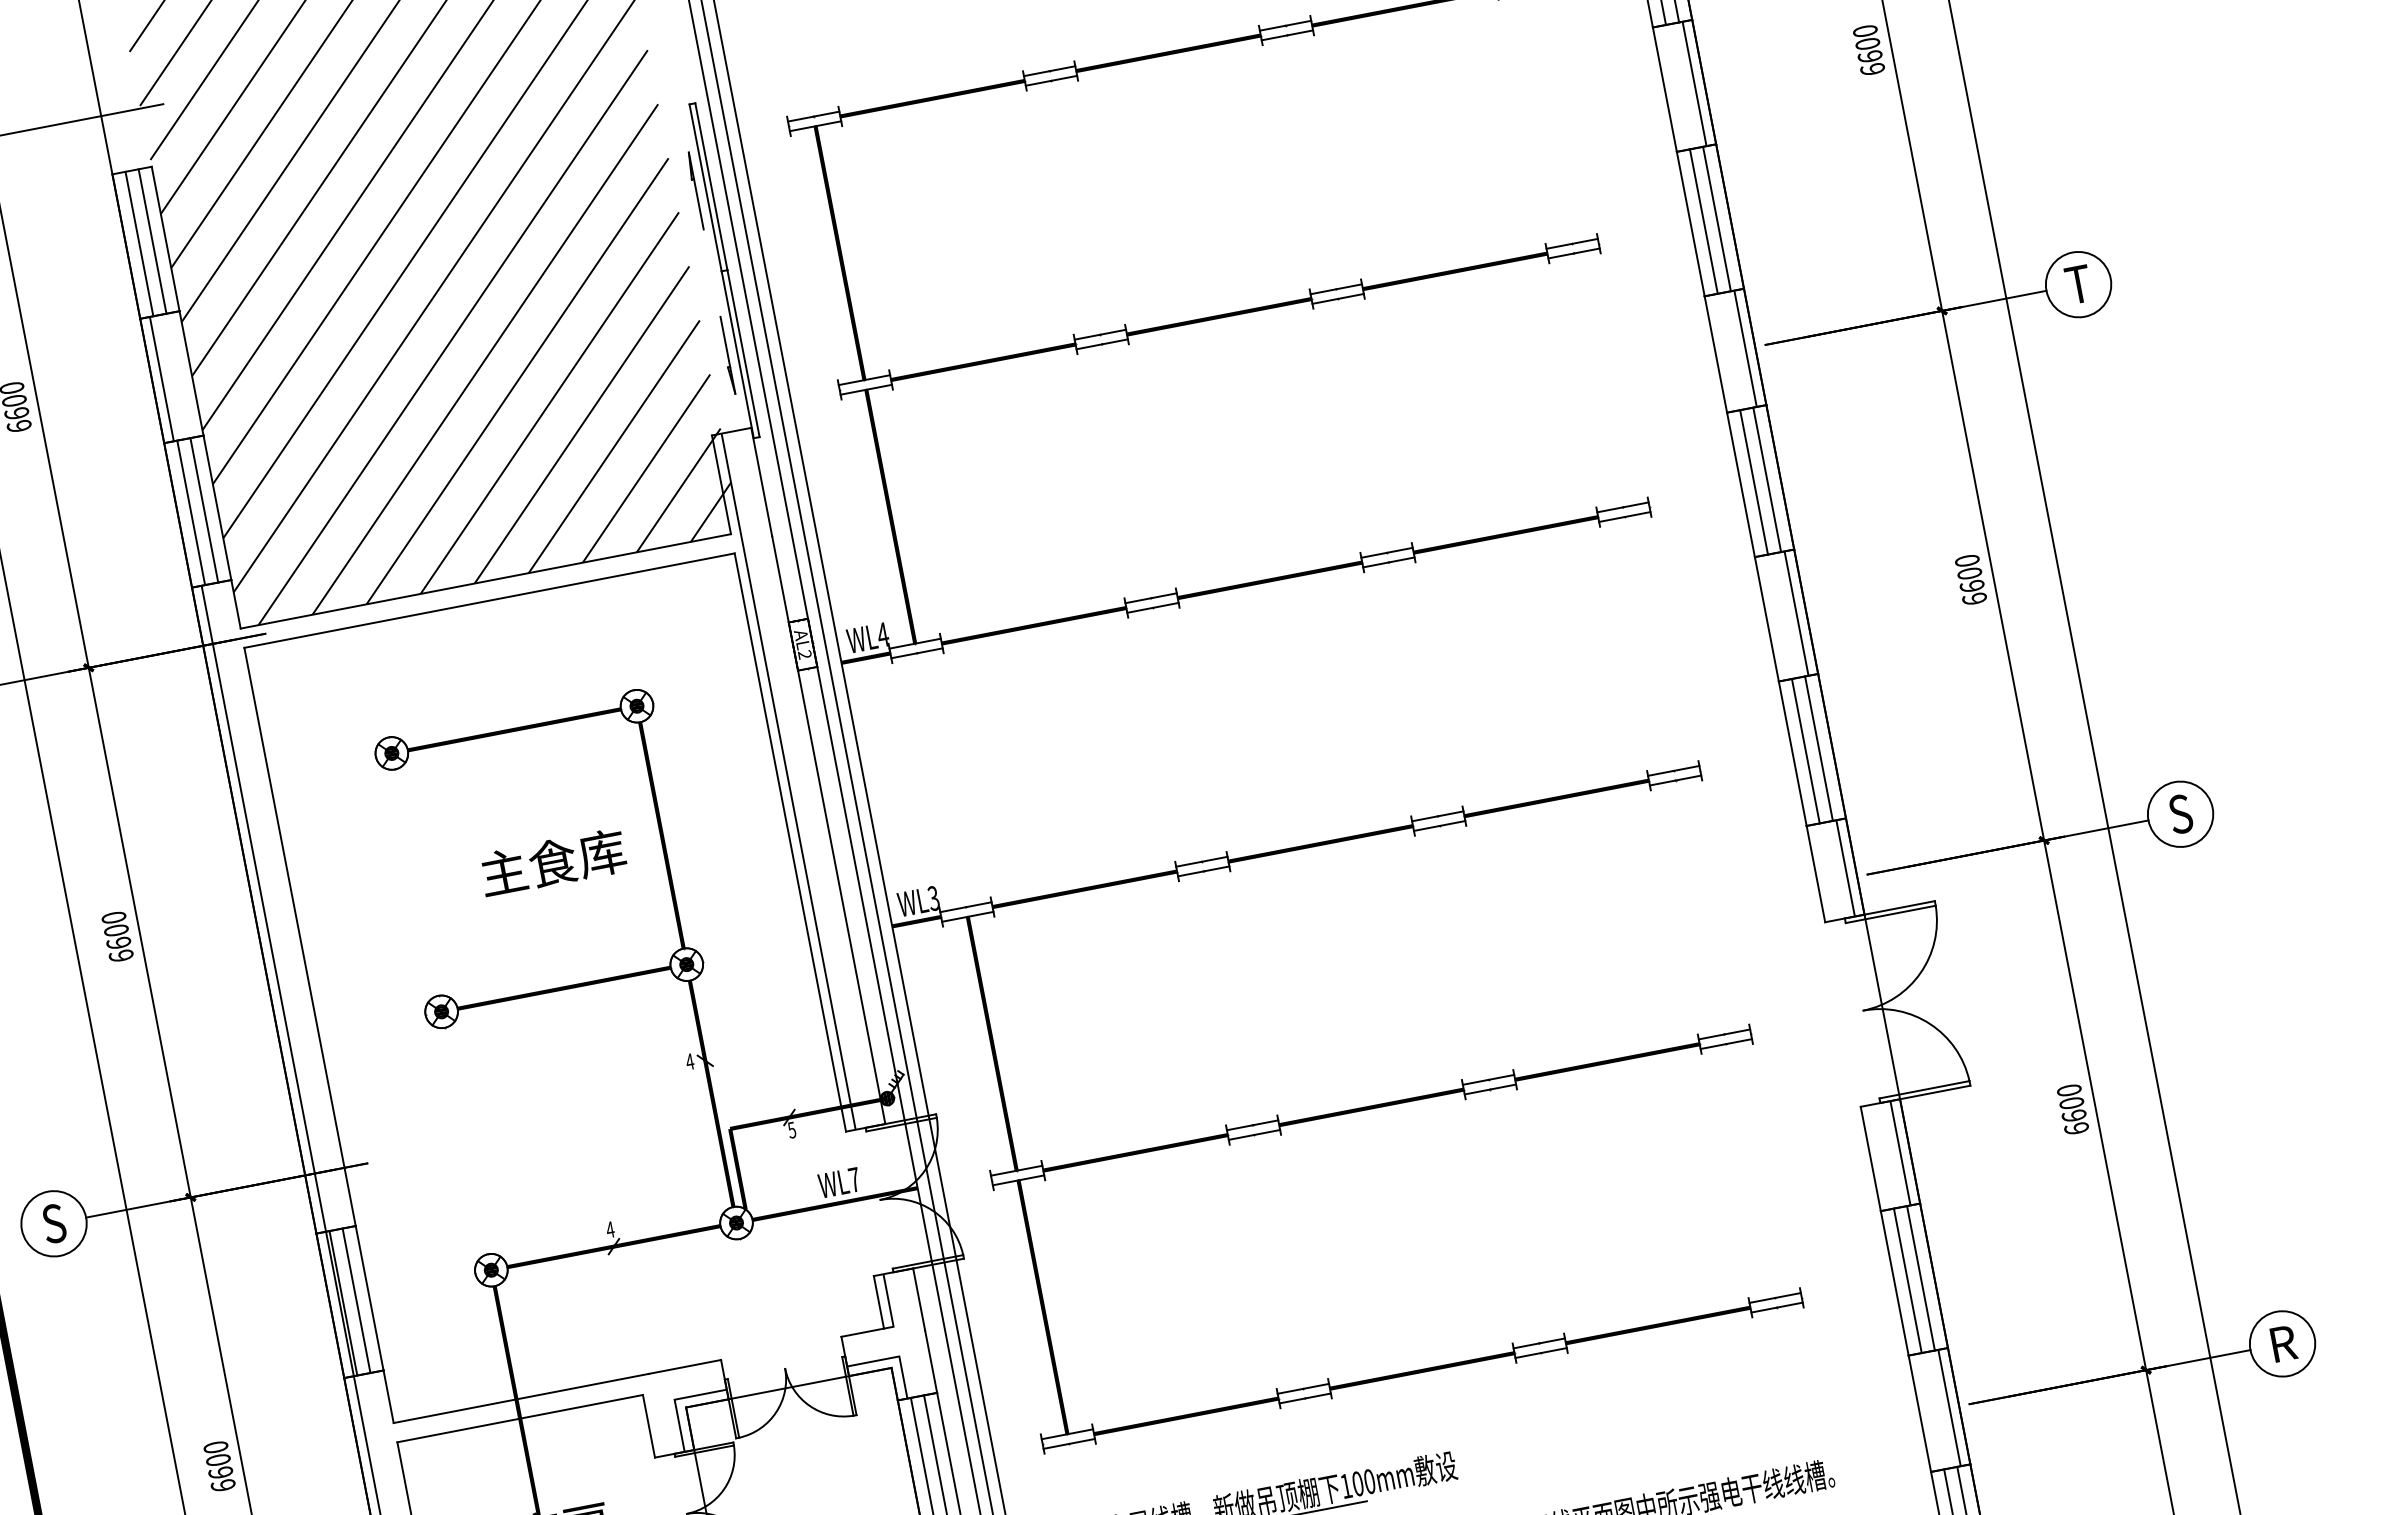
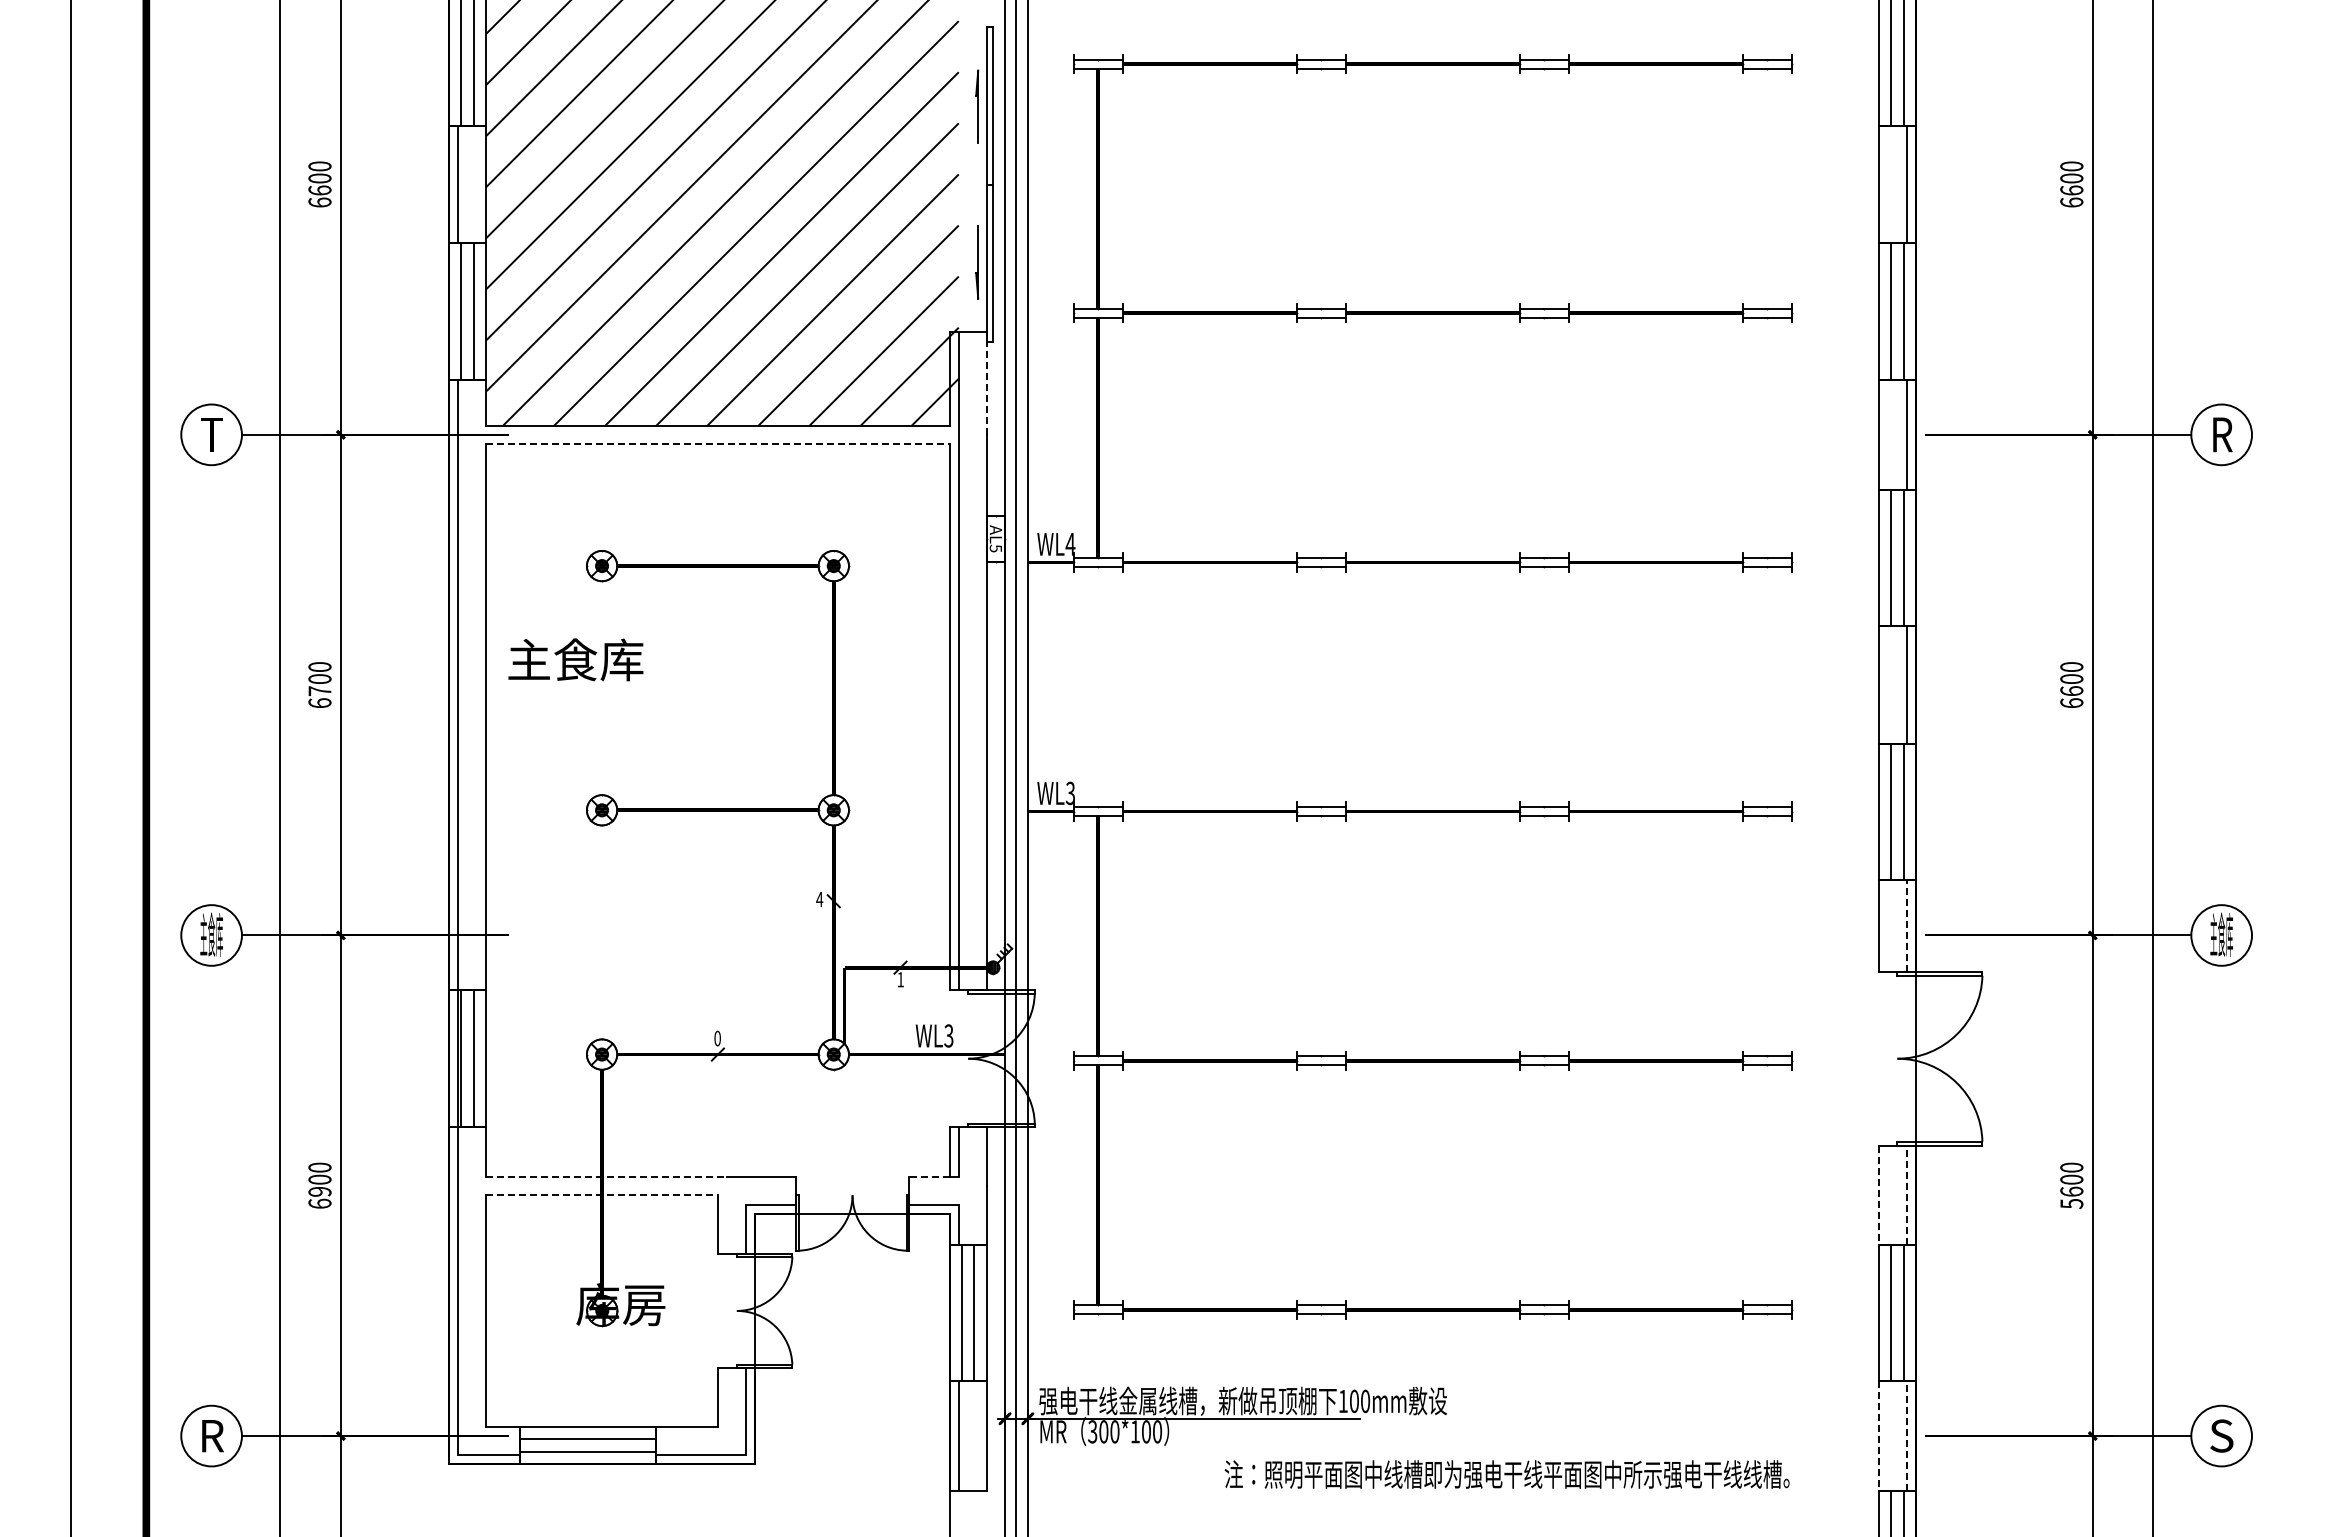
text: (2078, 284) -> (2221, 434), T -> R
line: (761, 481) -> (986, 383), solid -> dashed
line: (489, 600) -> (717, 443), solid -> dashed
text: (804, 654) -> (995, 548), AL2 -> AL5
text: (2180, 813) -> (2221, 934), S -> 主食库
text: (552, 862) -> (575, 659), moved
line: (1845, 869) -> (1906, 926), solid -> dashed
text: (118, 943) -> (319, 691), 6600 -> 6700
text: (2076, 1128) -> (2071, 1203), 6600 -> 5600
text: (791, 1130) -> (900, 979), 5 -> 1
line: (1899, 1152) -> (1906, 1194), solid -> dashed
line: (1870, 1159) -> (1878, 1195), solid -> dashed
text: (854, 1179) -> (948, 1035), WL7 -> WL3
text: (53, 1222) -> (211, 934), S -> 主食库
text: (610, 1229) -> (717, 1038), 4 -> 0
line: (862, 1332) -> (929, 1176), solid -> dashed
text: (2282, 1343) -> (2221, 1435), R -> S
line: (520, 1398) -> (606, 1176), solid -> dashed
line: (1949, 1408) -> (1906, 1436), solid -> dashed
line: (1919, 1414) -> (1878, 1436), solid -> dashed
line: (520, 1418) -> (602, 1194), solid -> dashed
text: (220, 1472) -> (319, 1191), 6600 -> 6900

